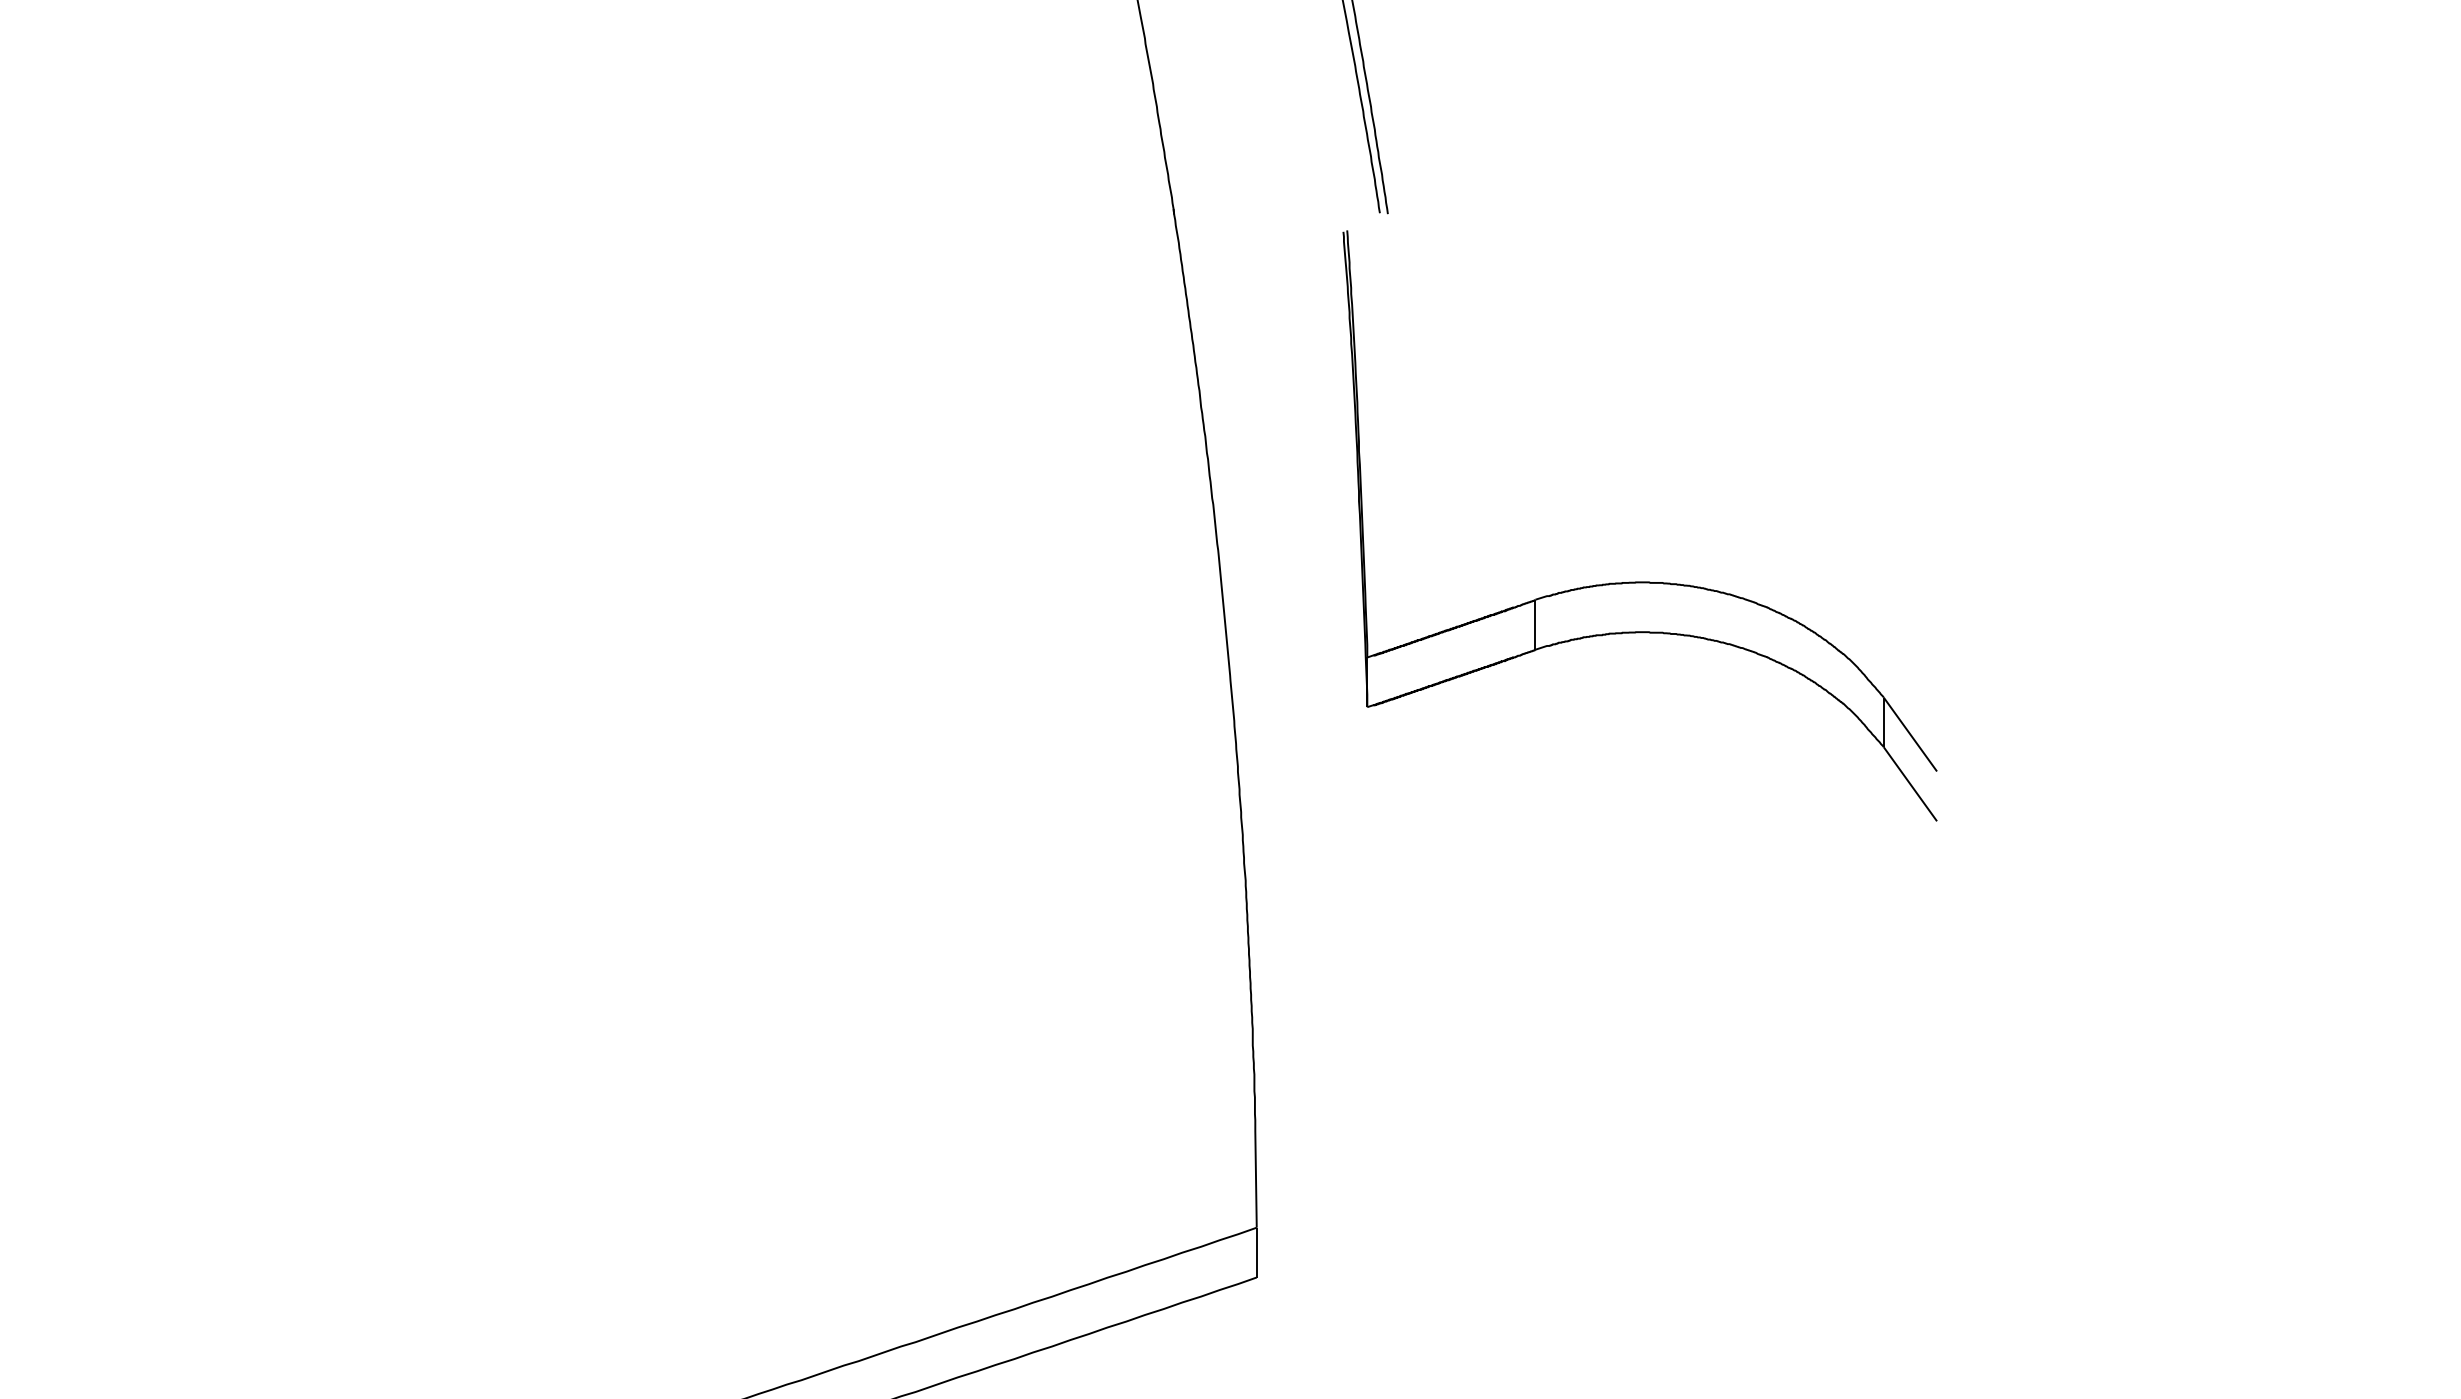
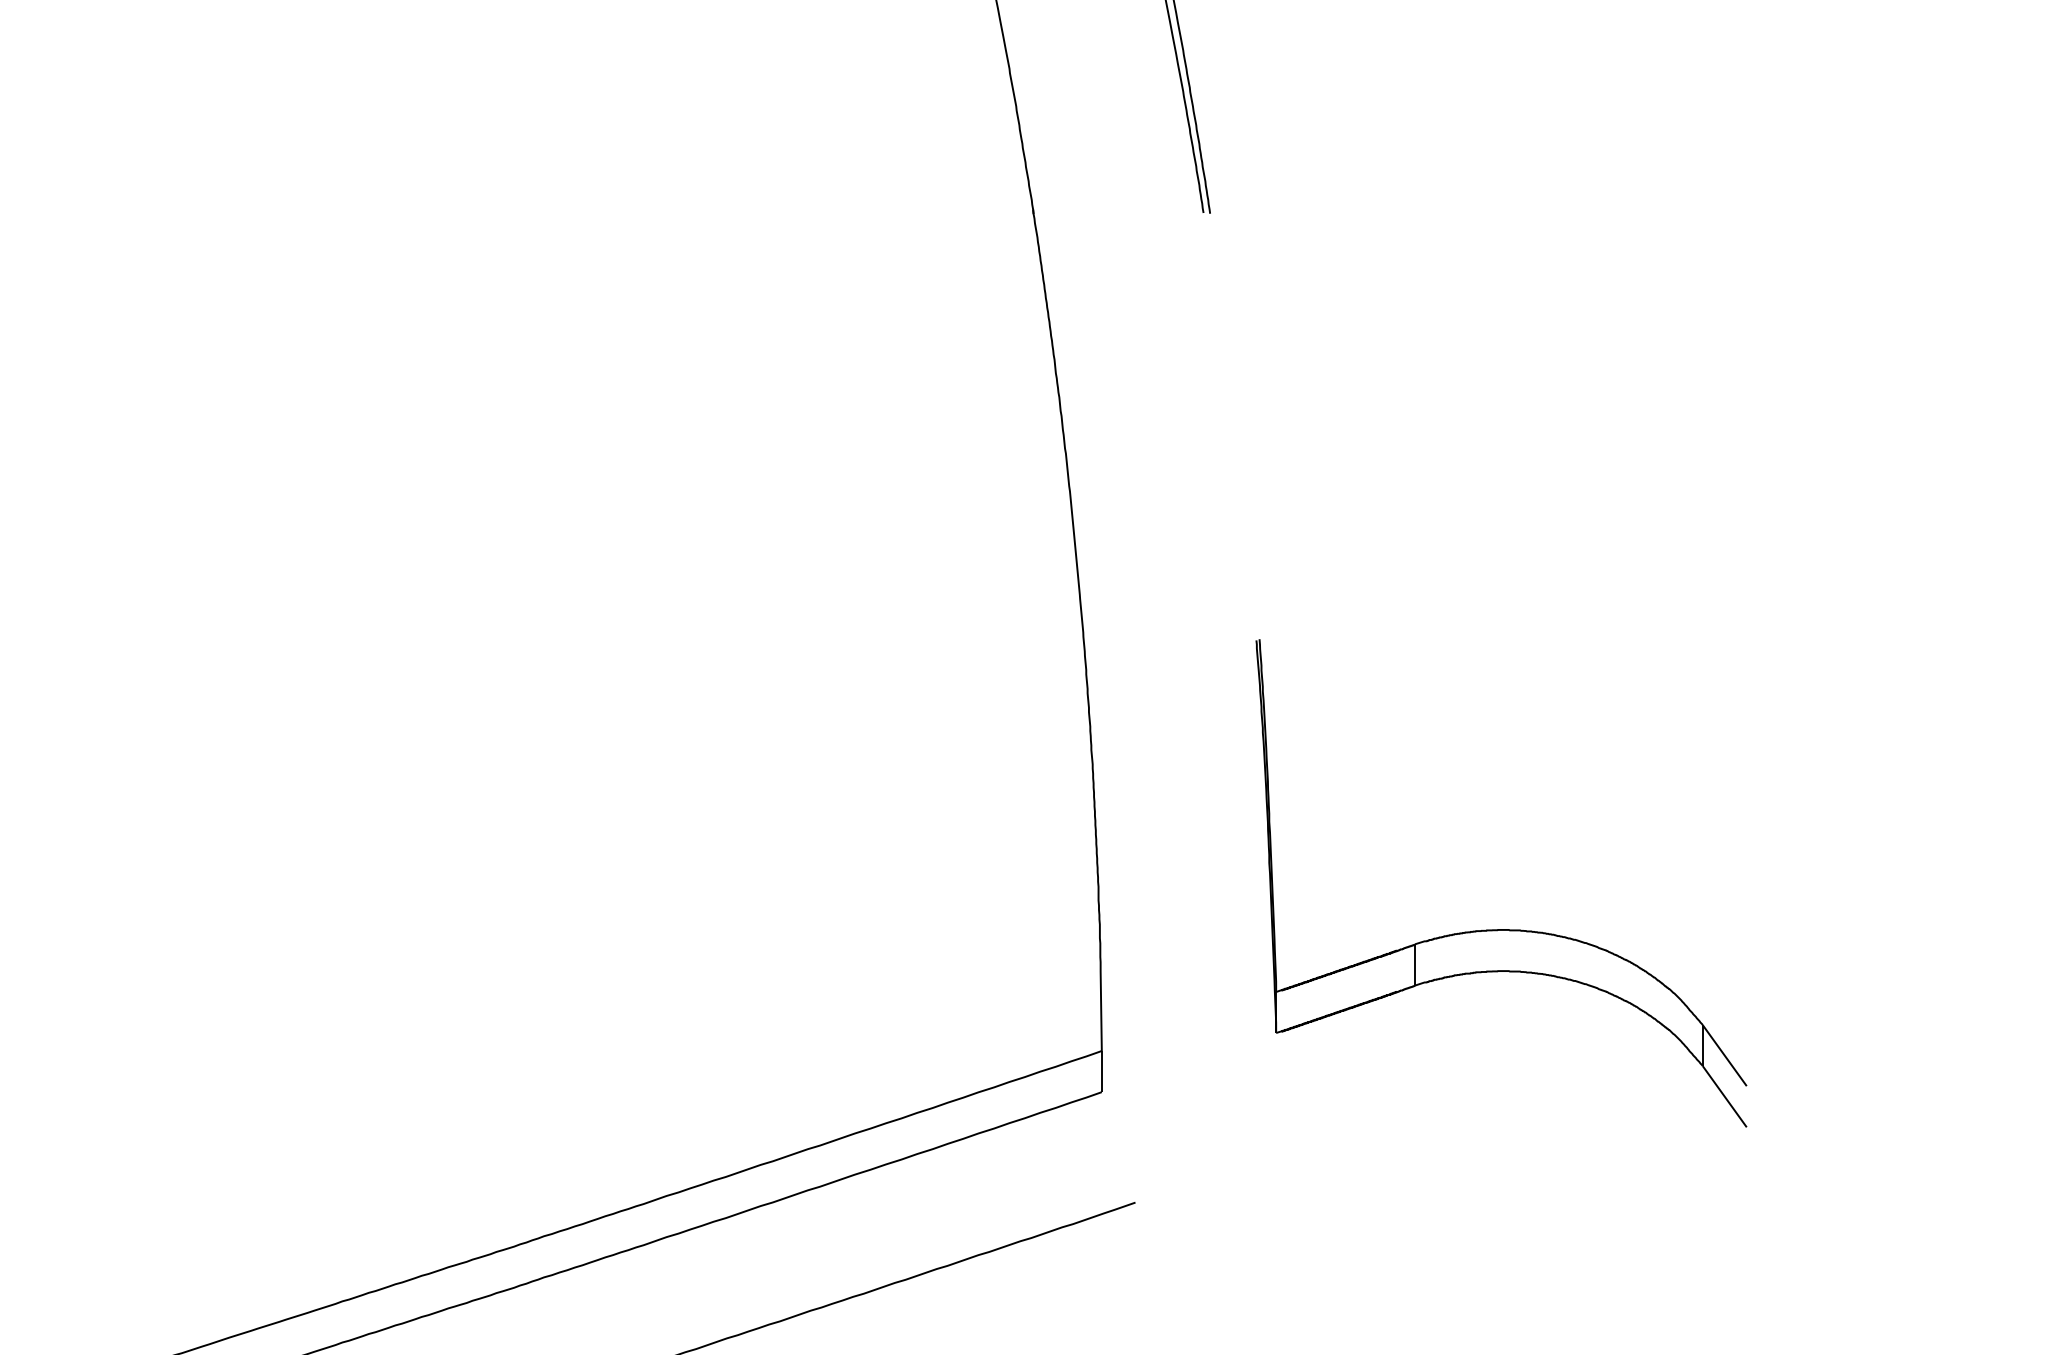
part: (1640, 581) -> (1501, 929), moved

